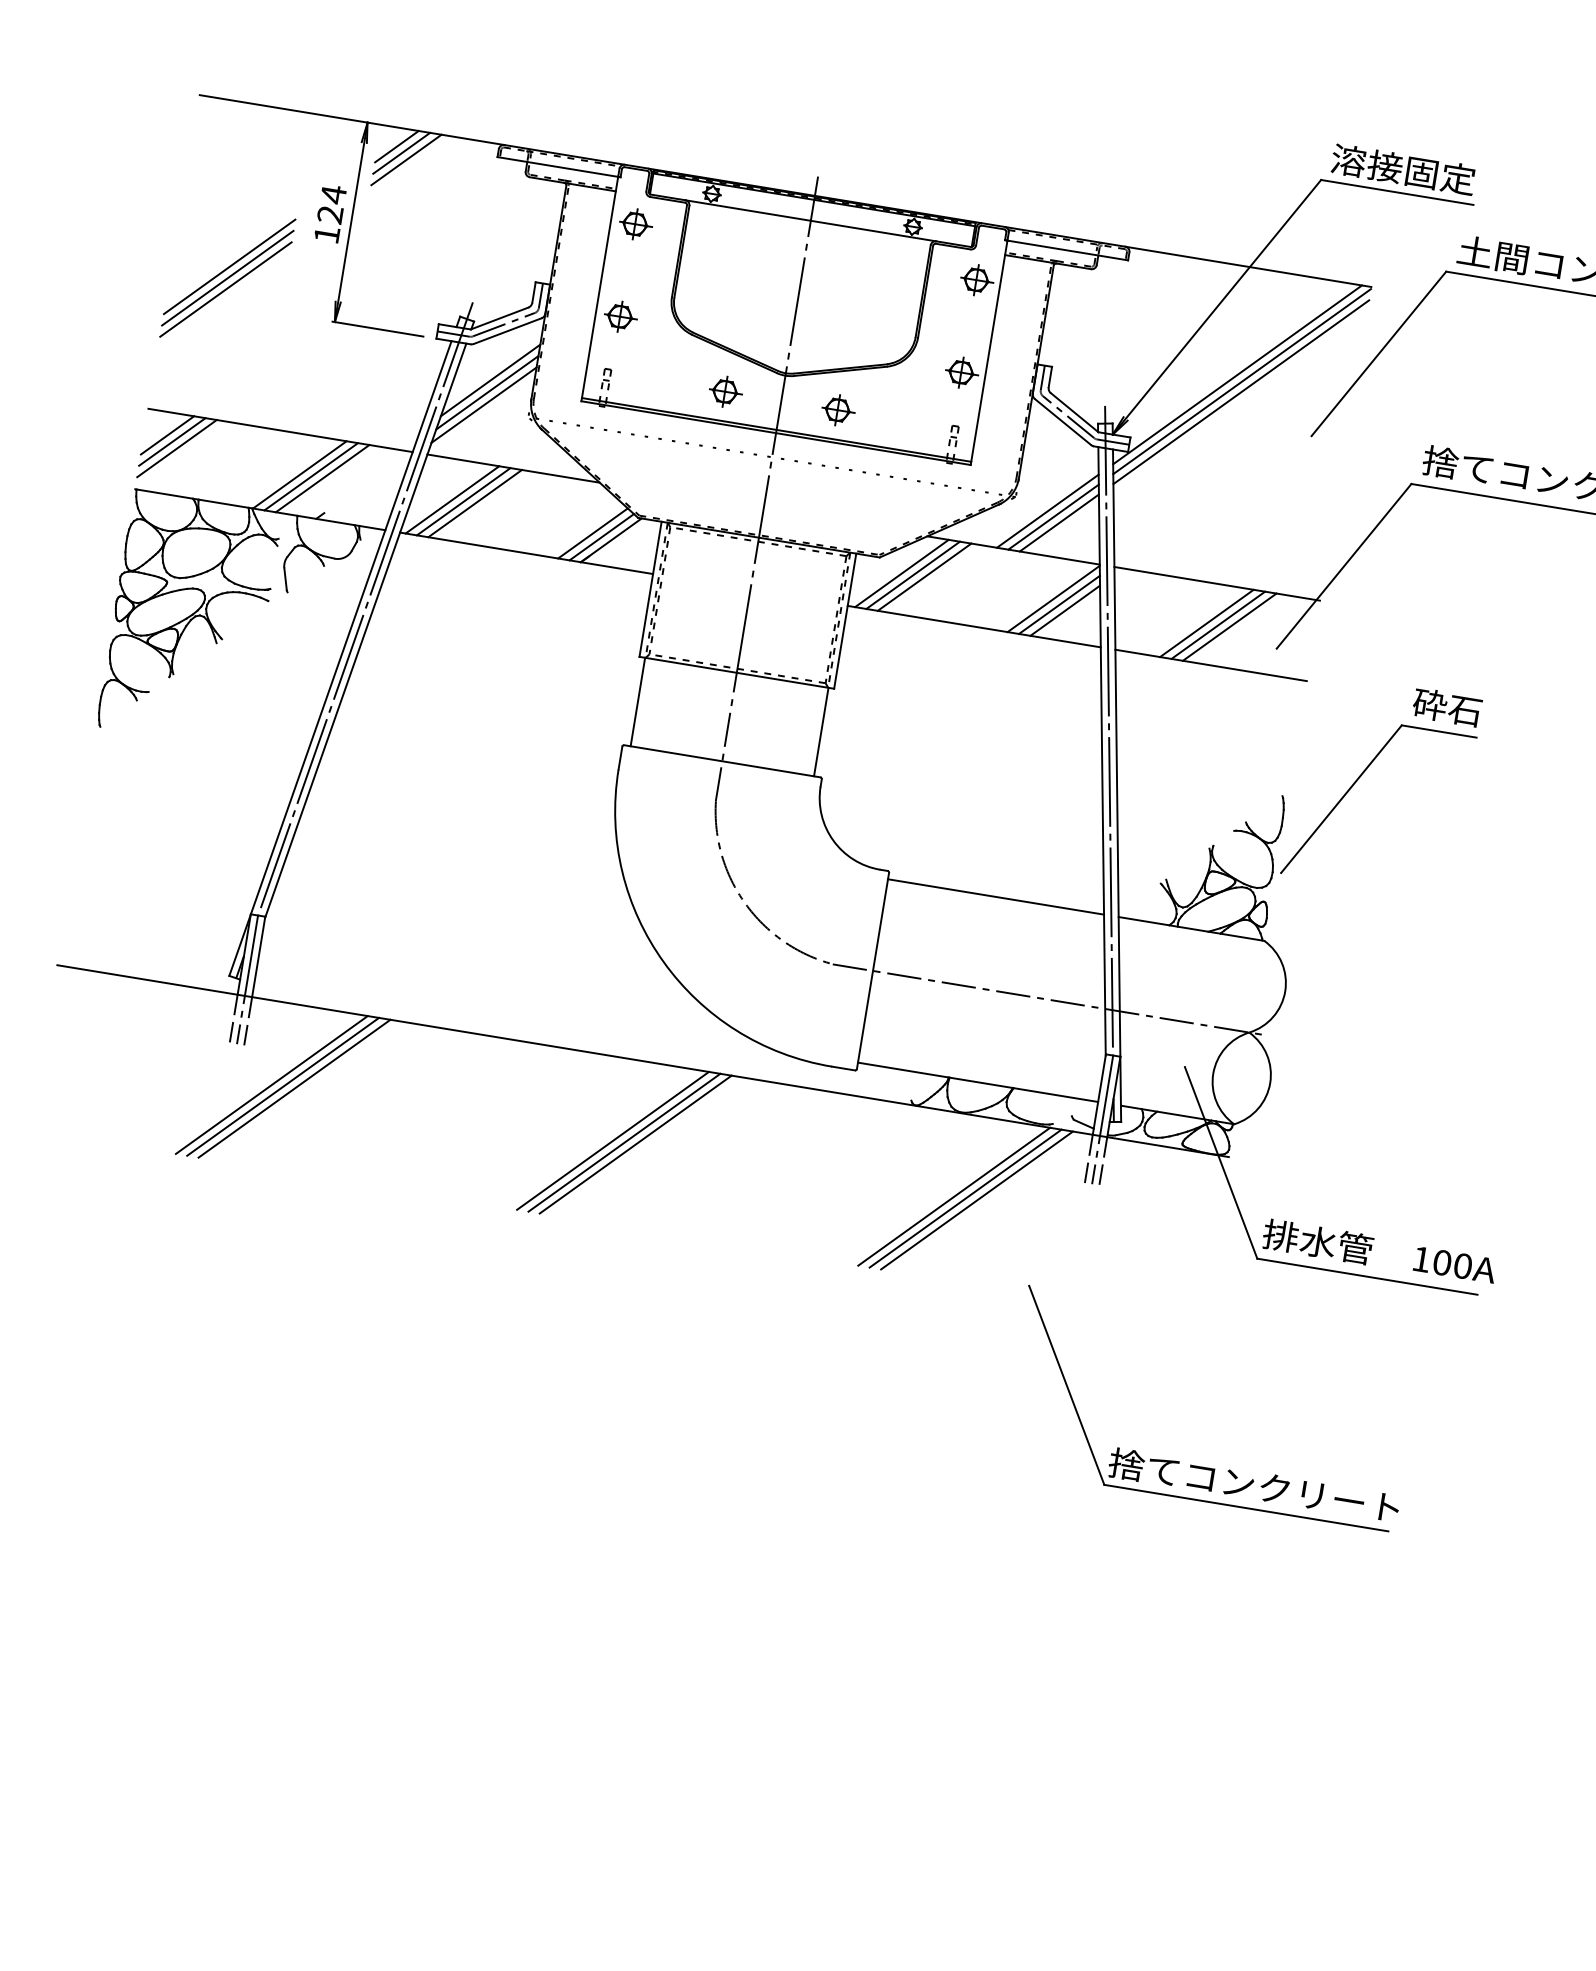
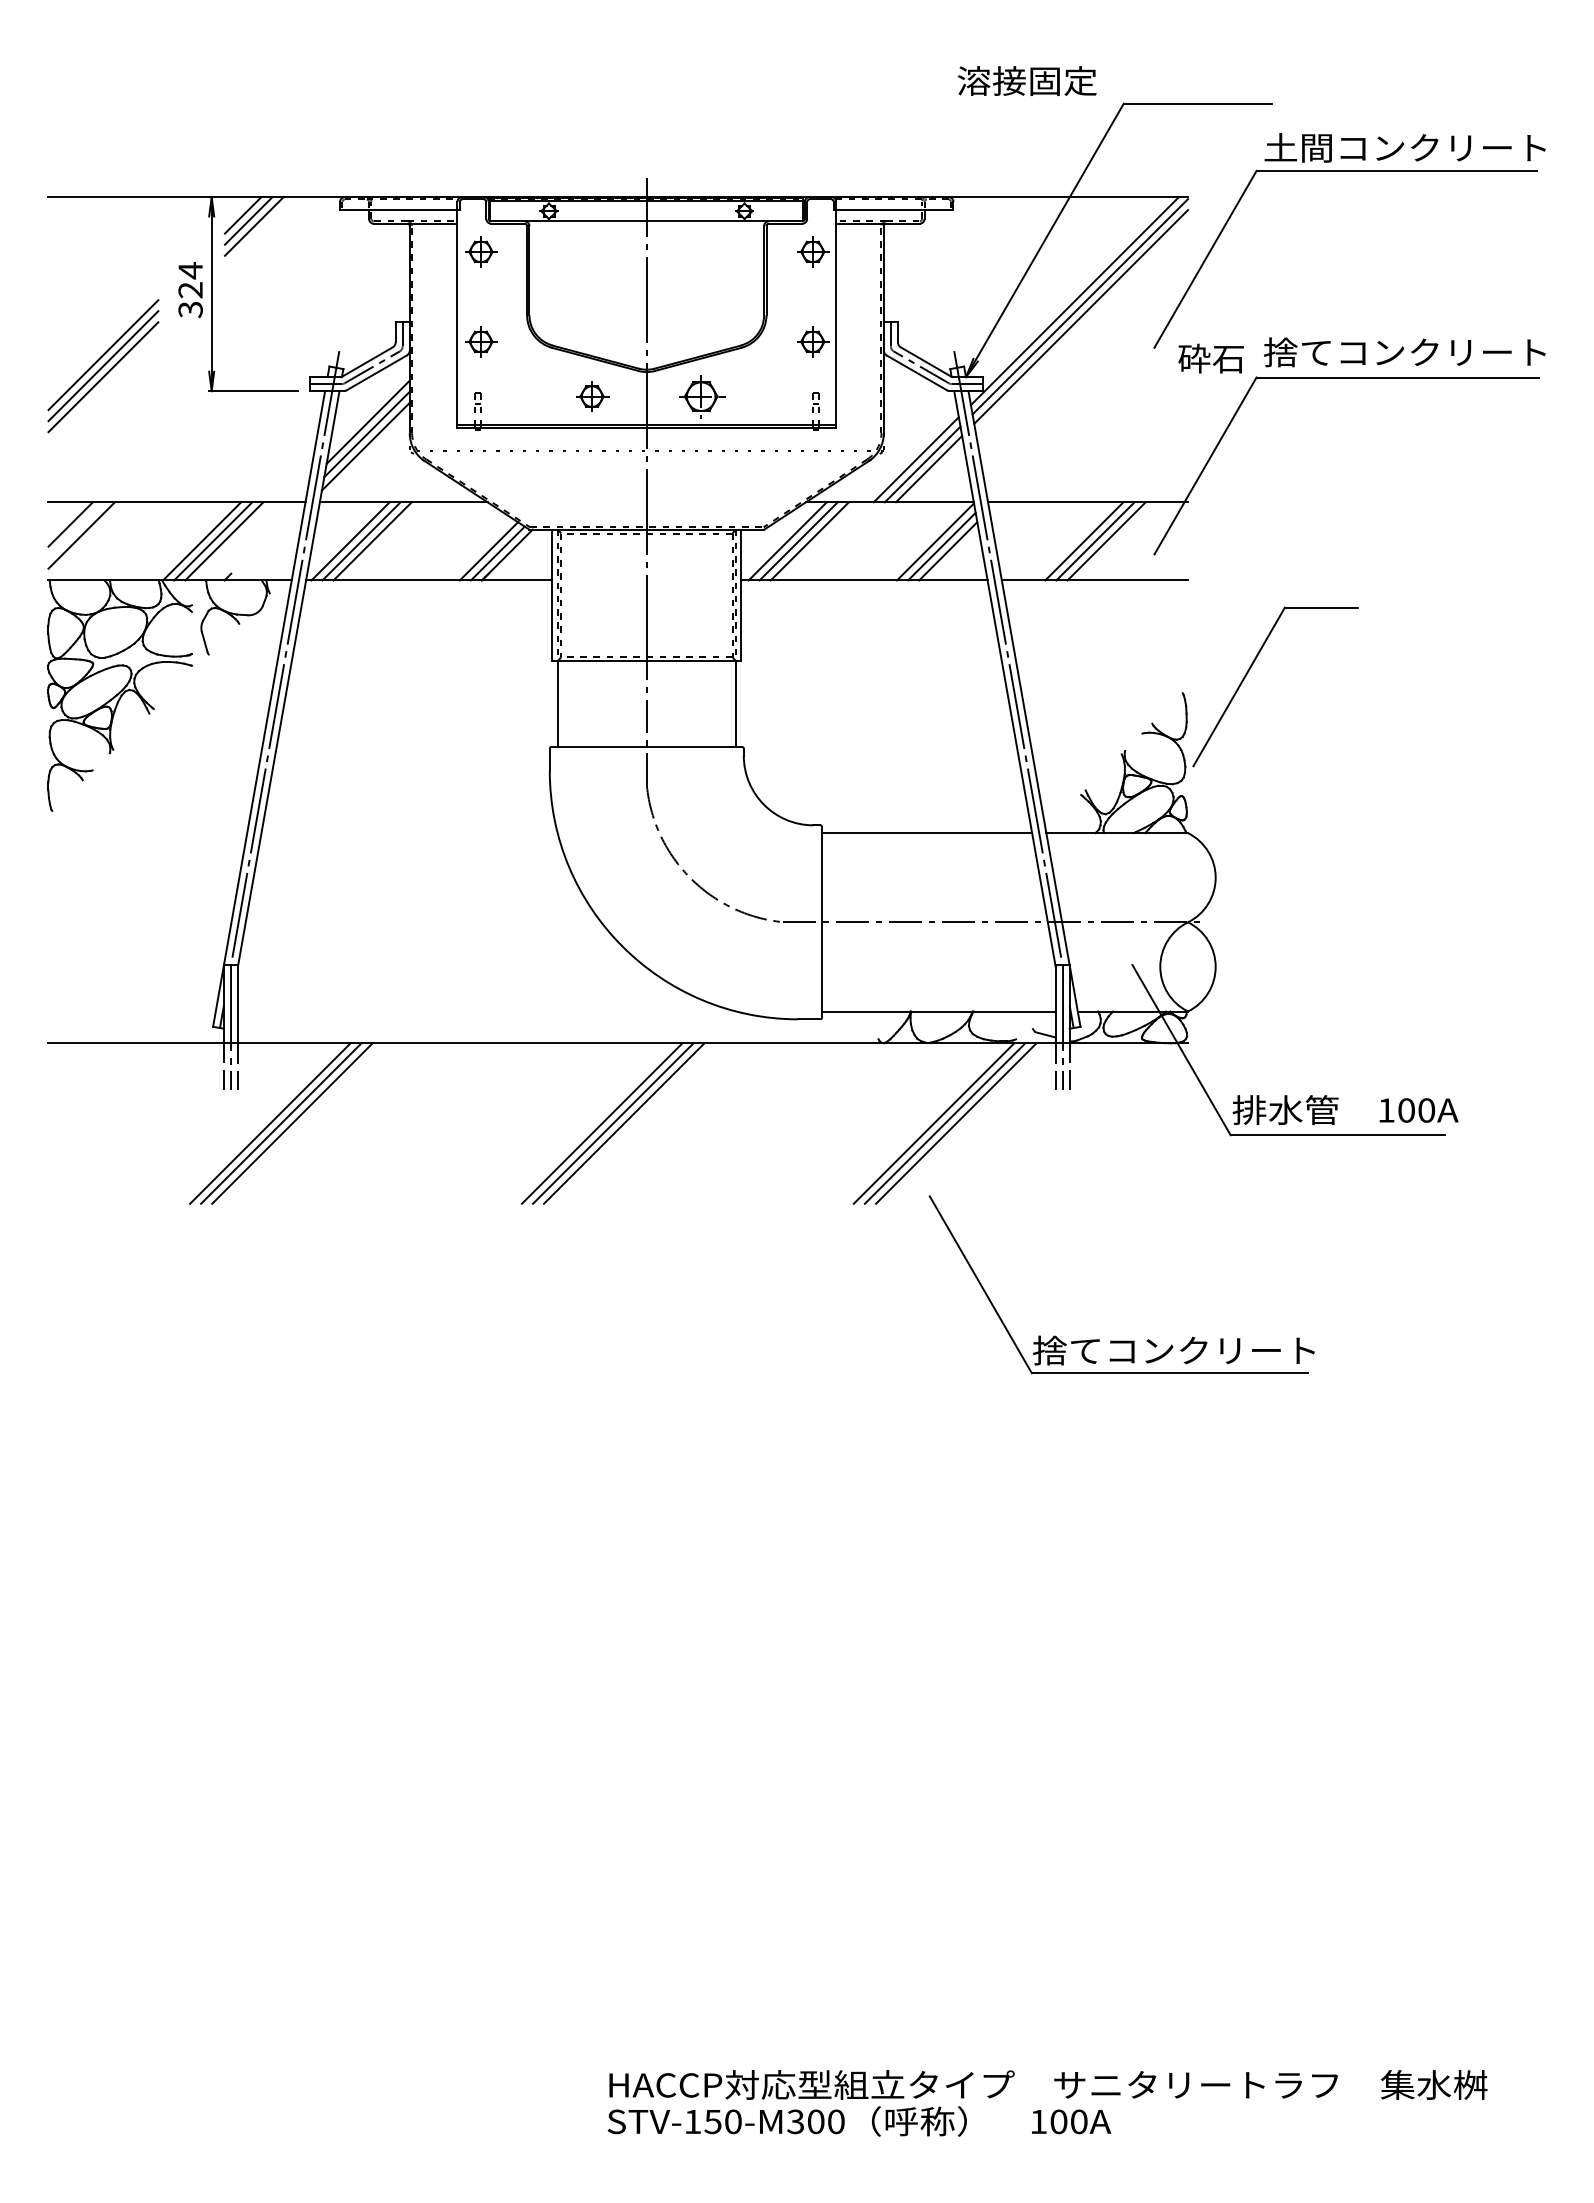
text: (1402, 169) -> (1026, 80), moved
text: (326, 235) -> (190, 310), 124 -> 324
part: (838, 410) -> (702, 396), size x1.4
line: (172, 441) -> (76, 529), removed
text: (1446, 707) -> (1210, 358), moved
part: (1201, 1466) -> (1121, 1340), moved

